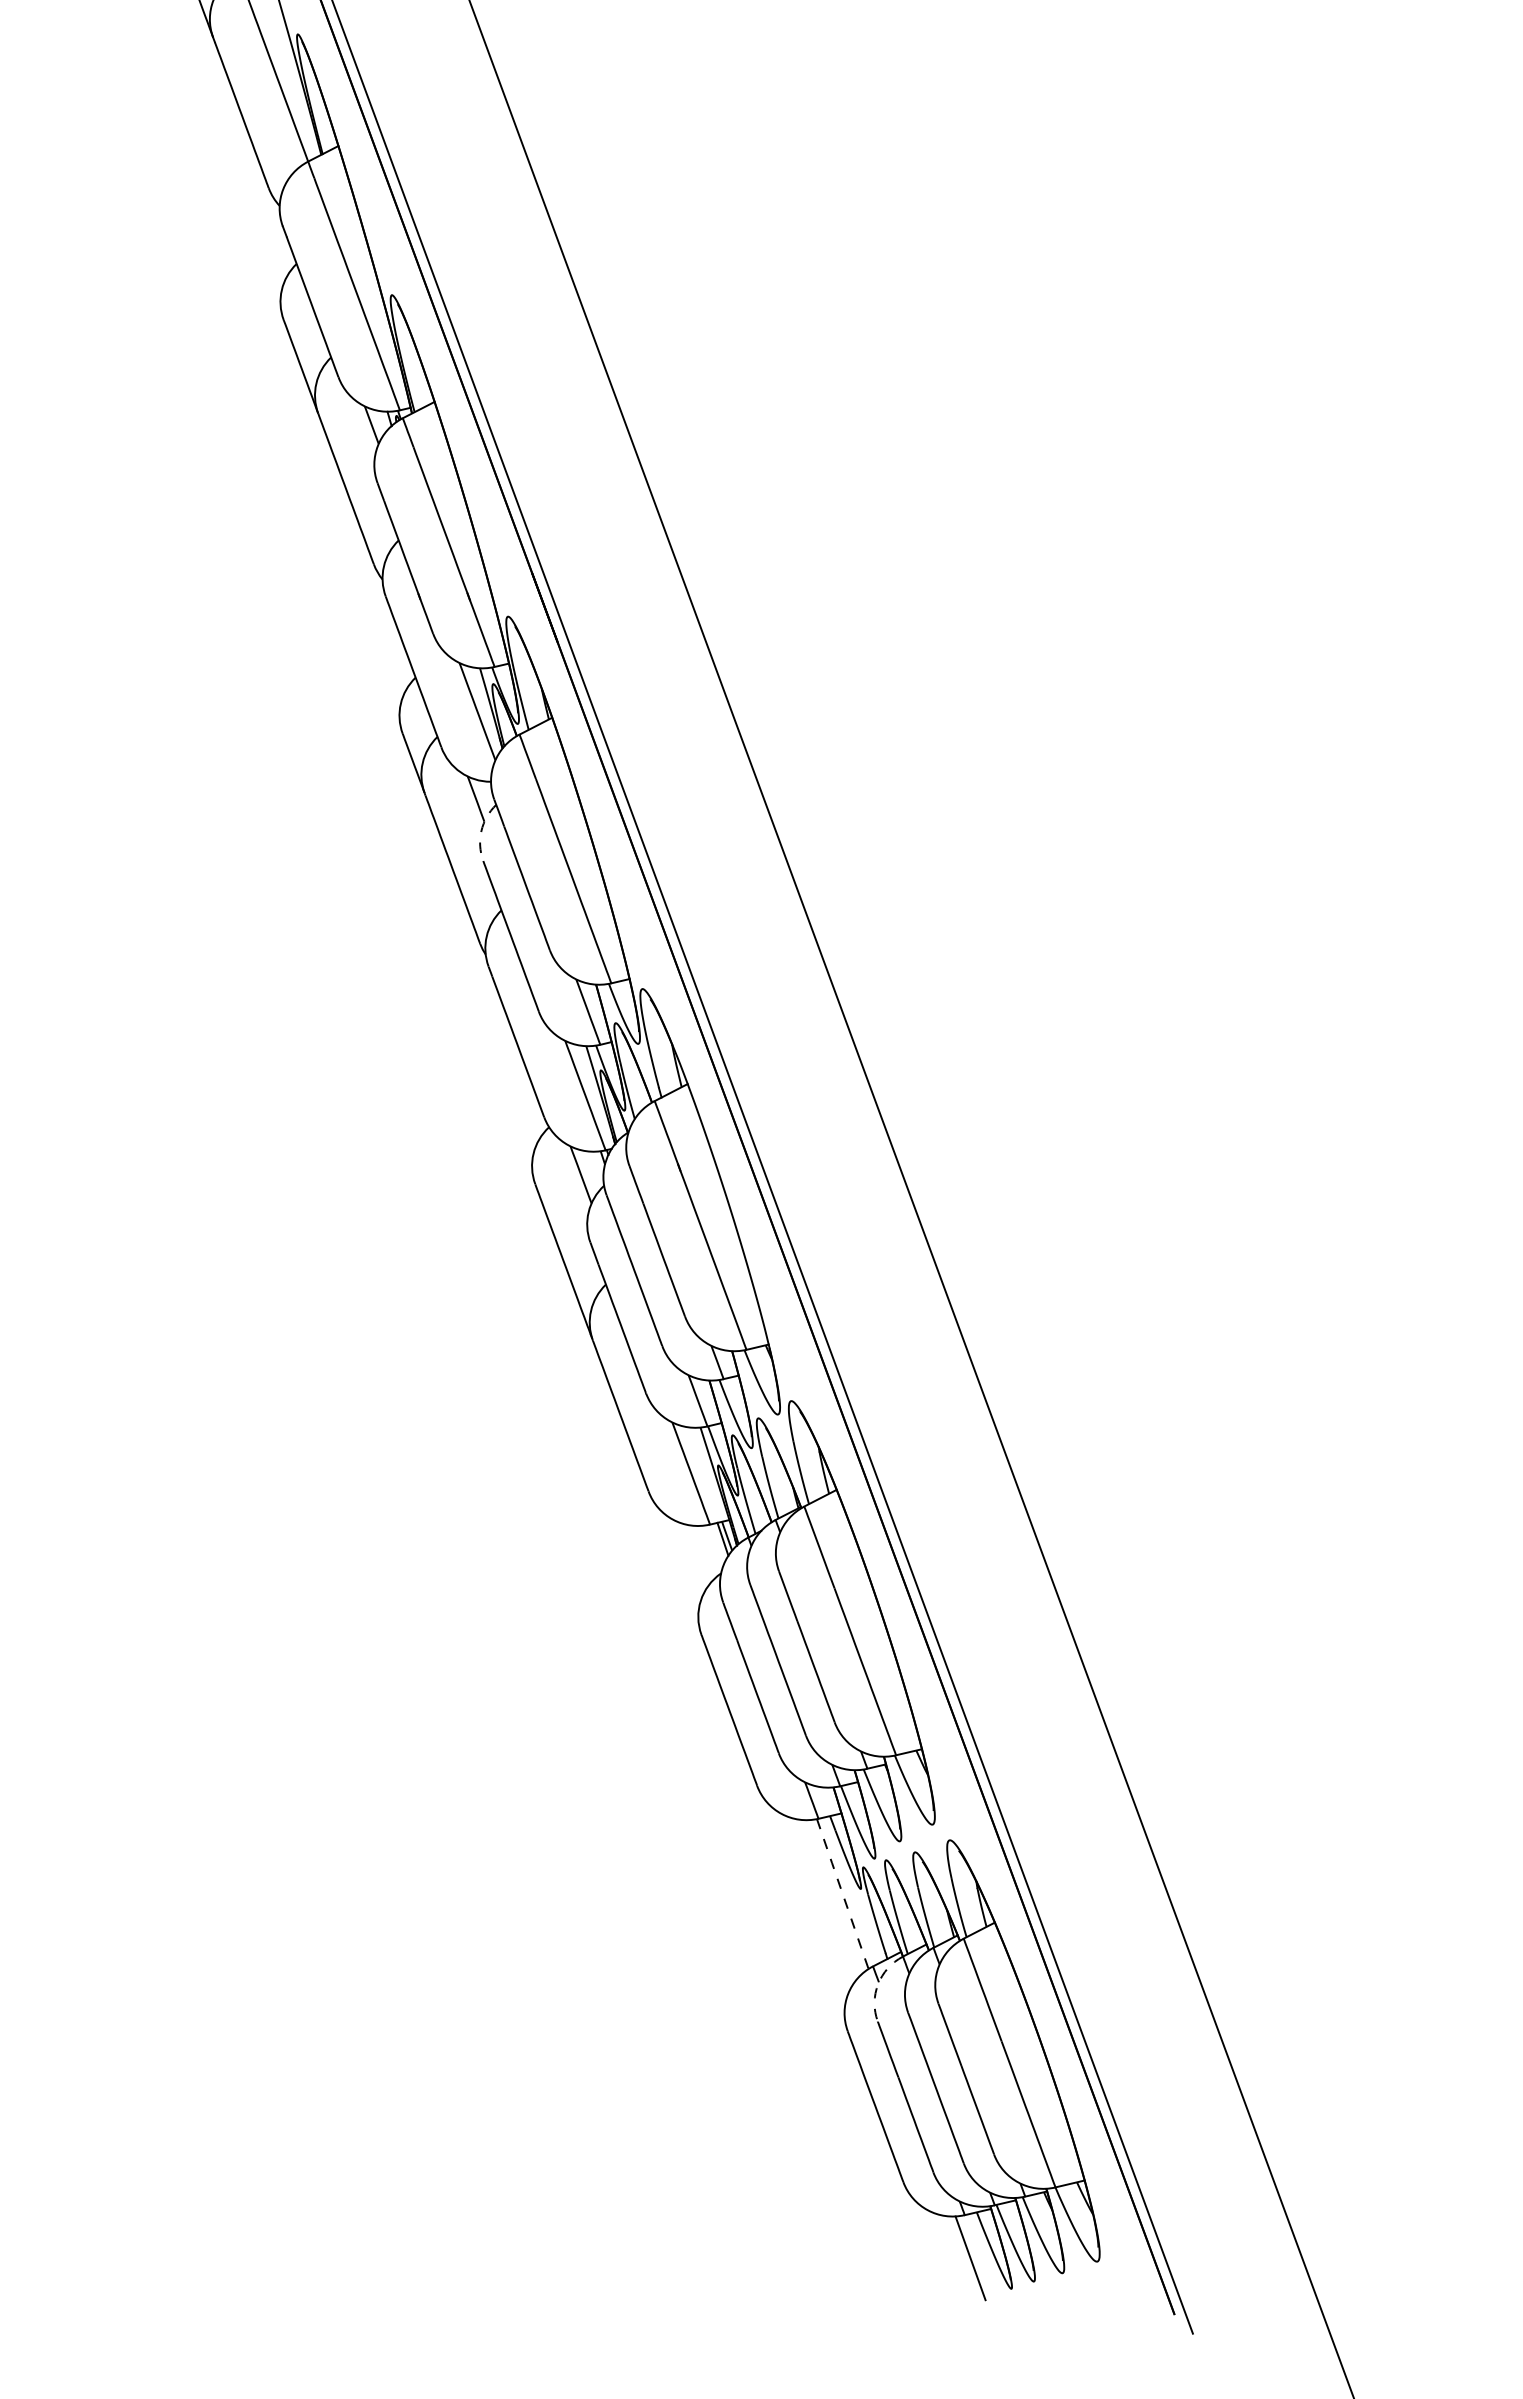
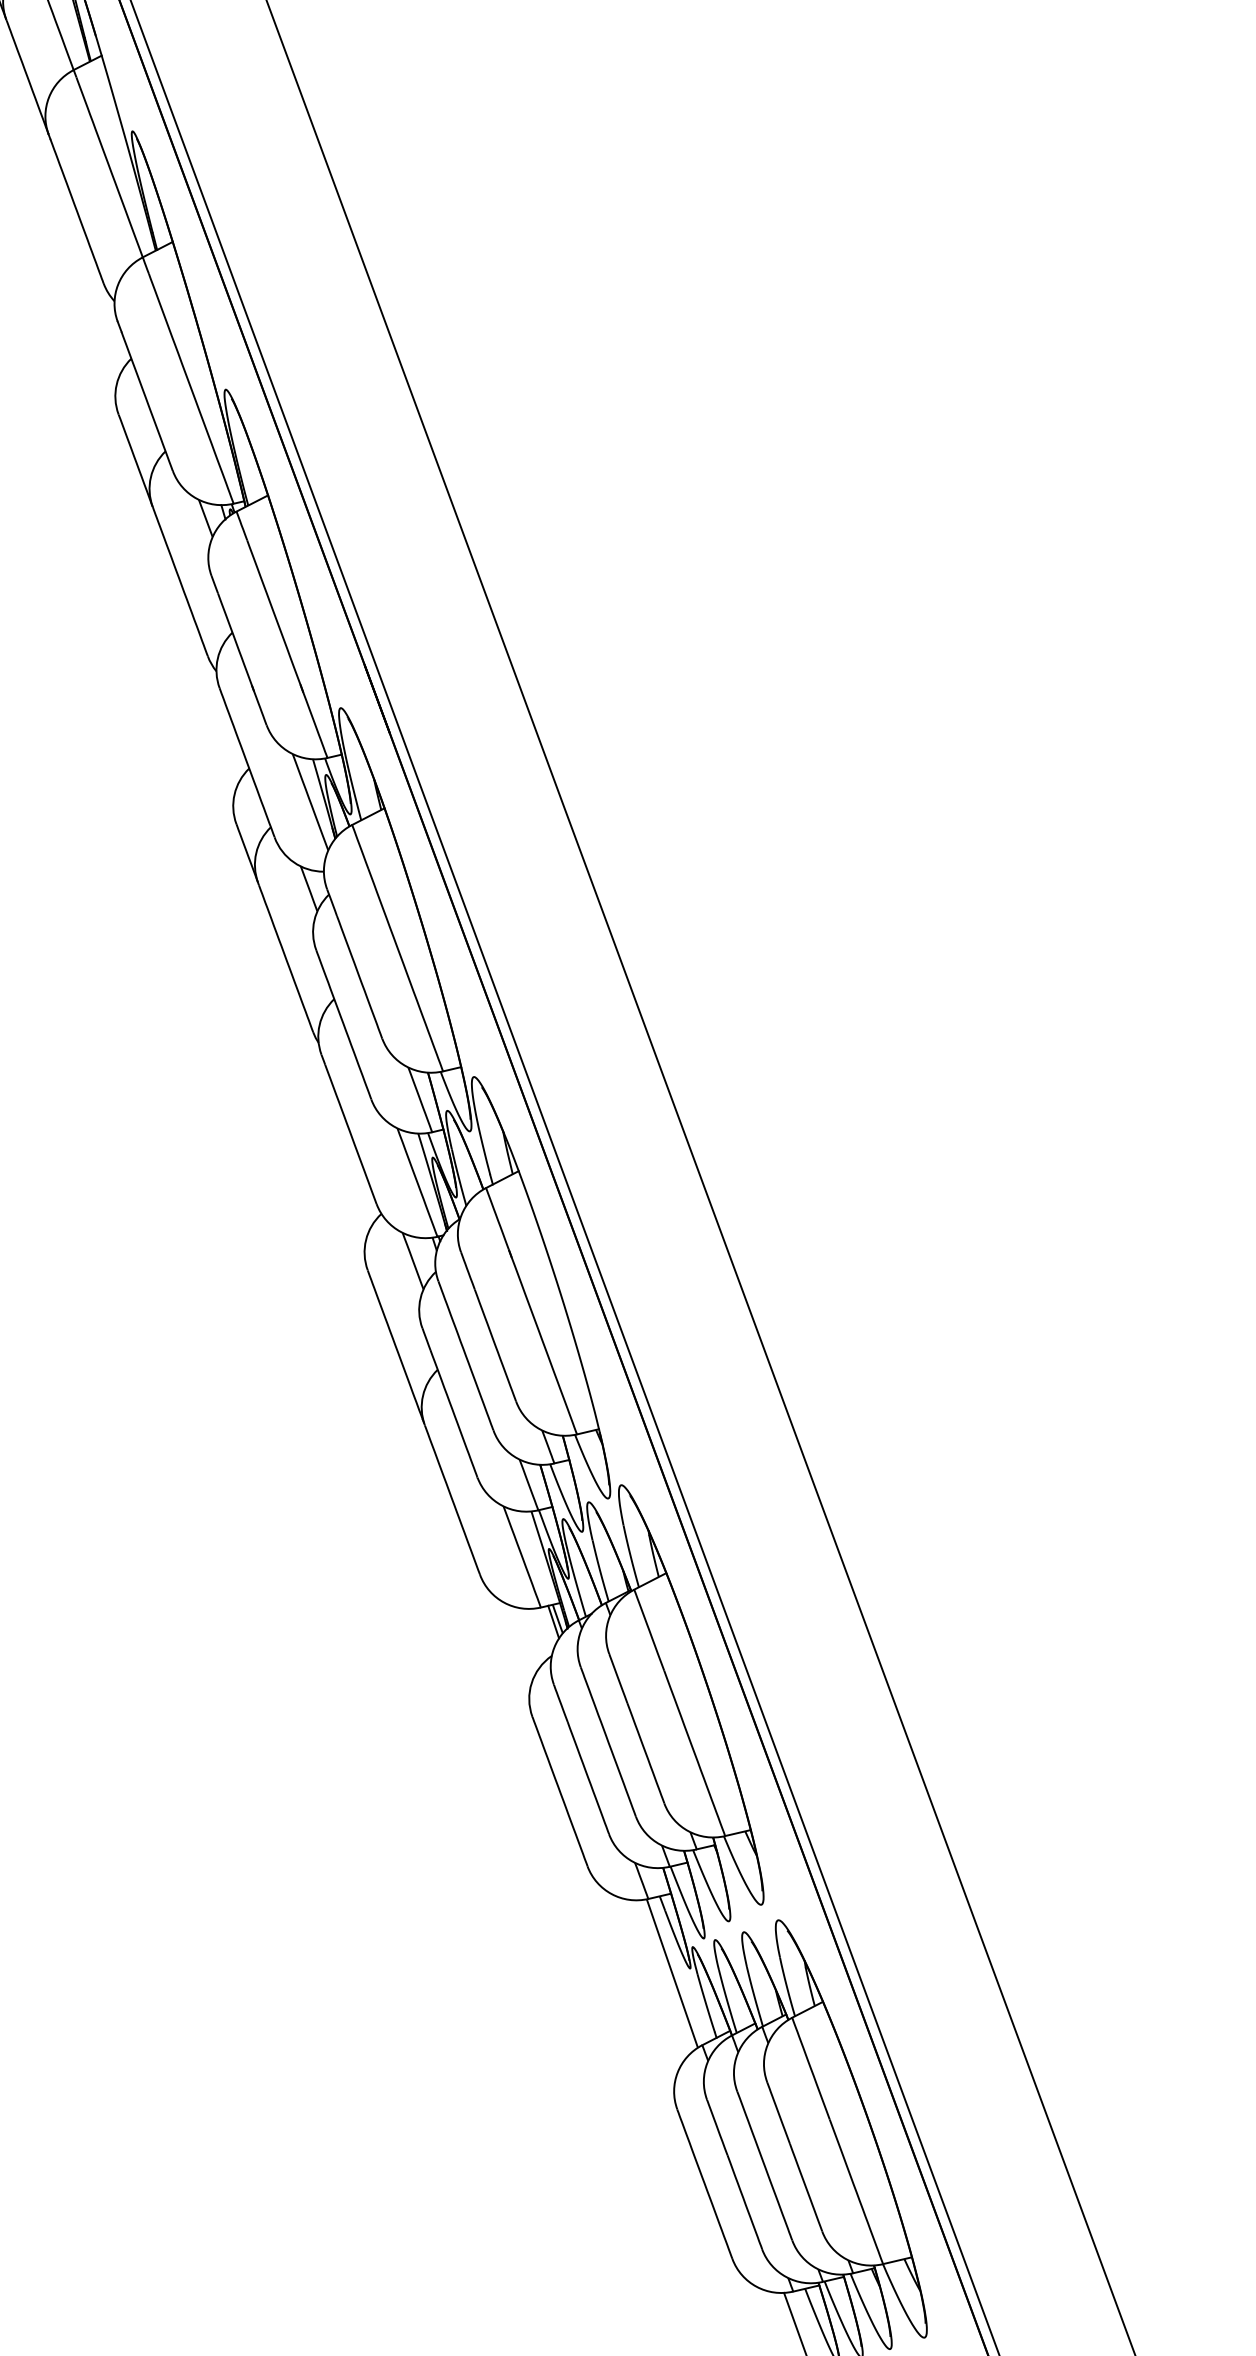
arc: (481, 831) -> (314, 920), dashed -> solid
line: (842, 1893) -> (672, 1972), dashed -> solid
arc: (878, 1984) -> (707, 2063), dashed -> solid

